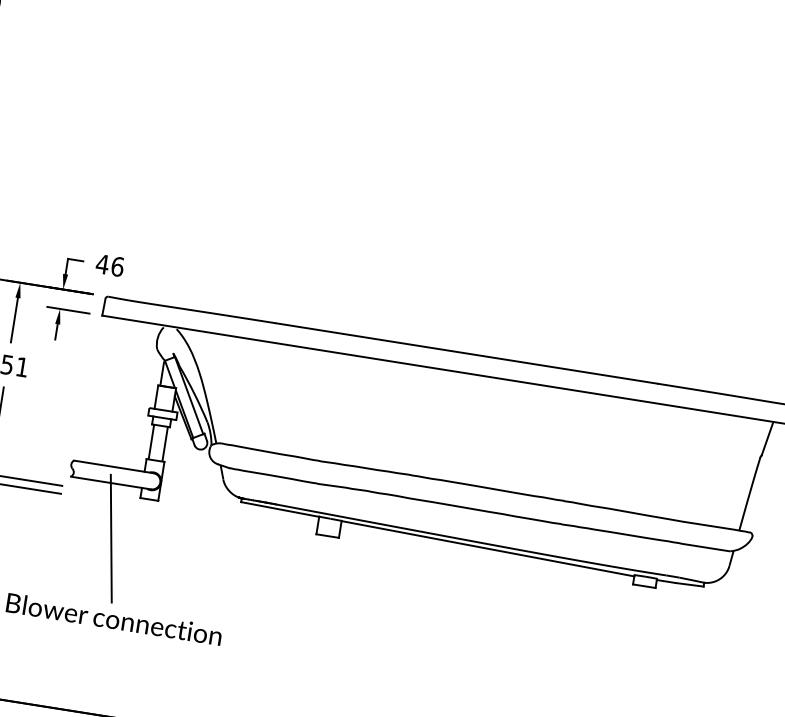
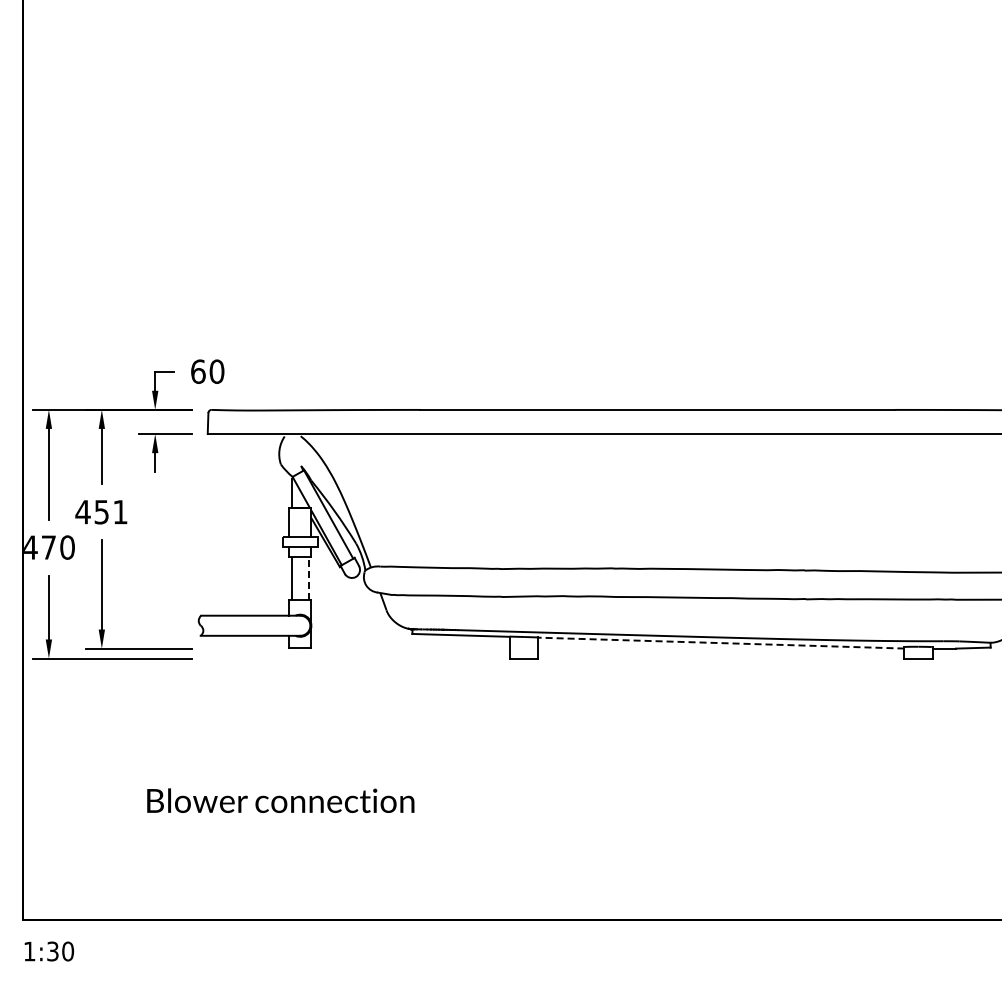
text: (110, 265) -> (207, 371), 46 -> 60
line: (164, 444) -> (308, 578), solid -> dashed
line: (111, 537) -> (261, 702), removed
line: (487, 548) -> (720, 643), solid -> dashed

